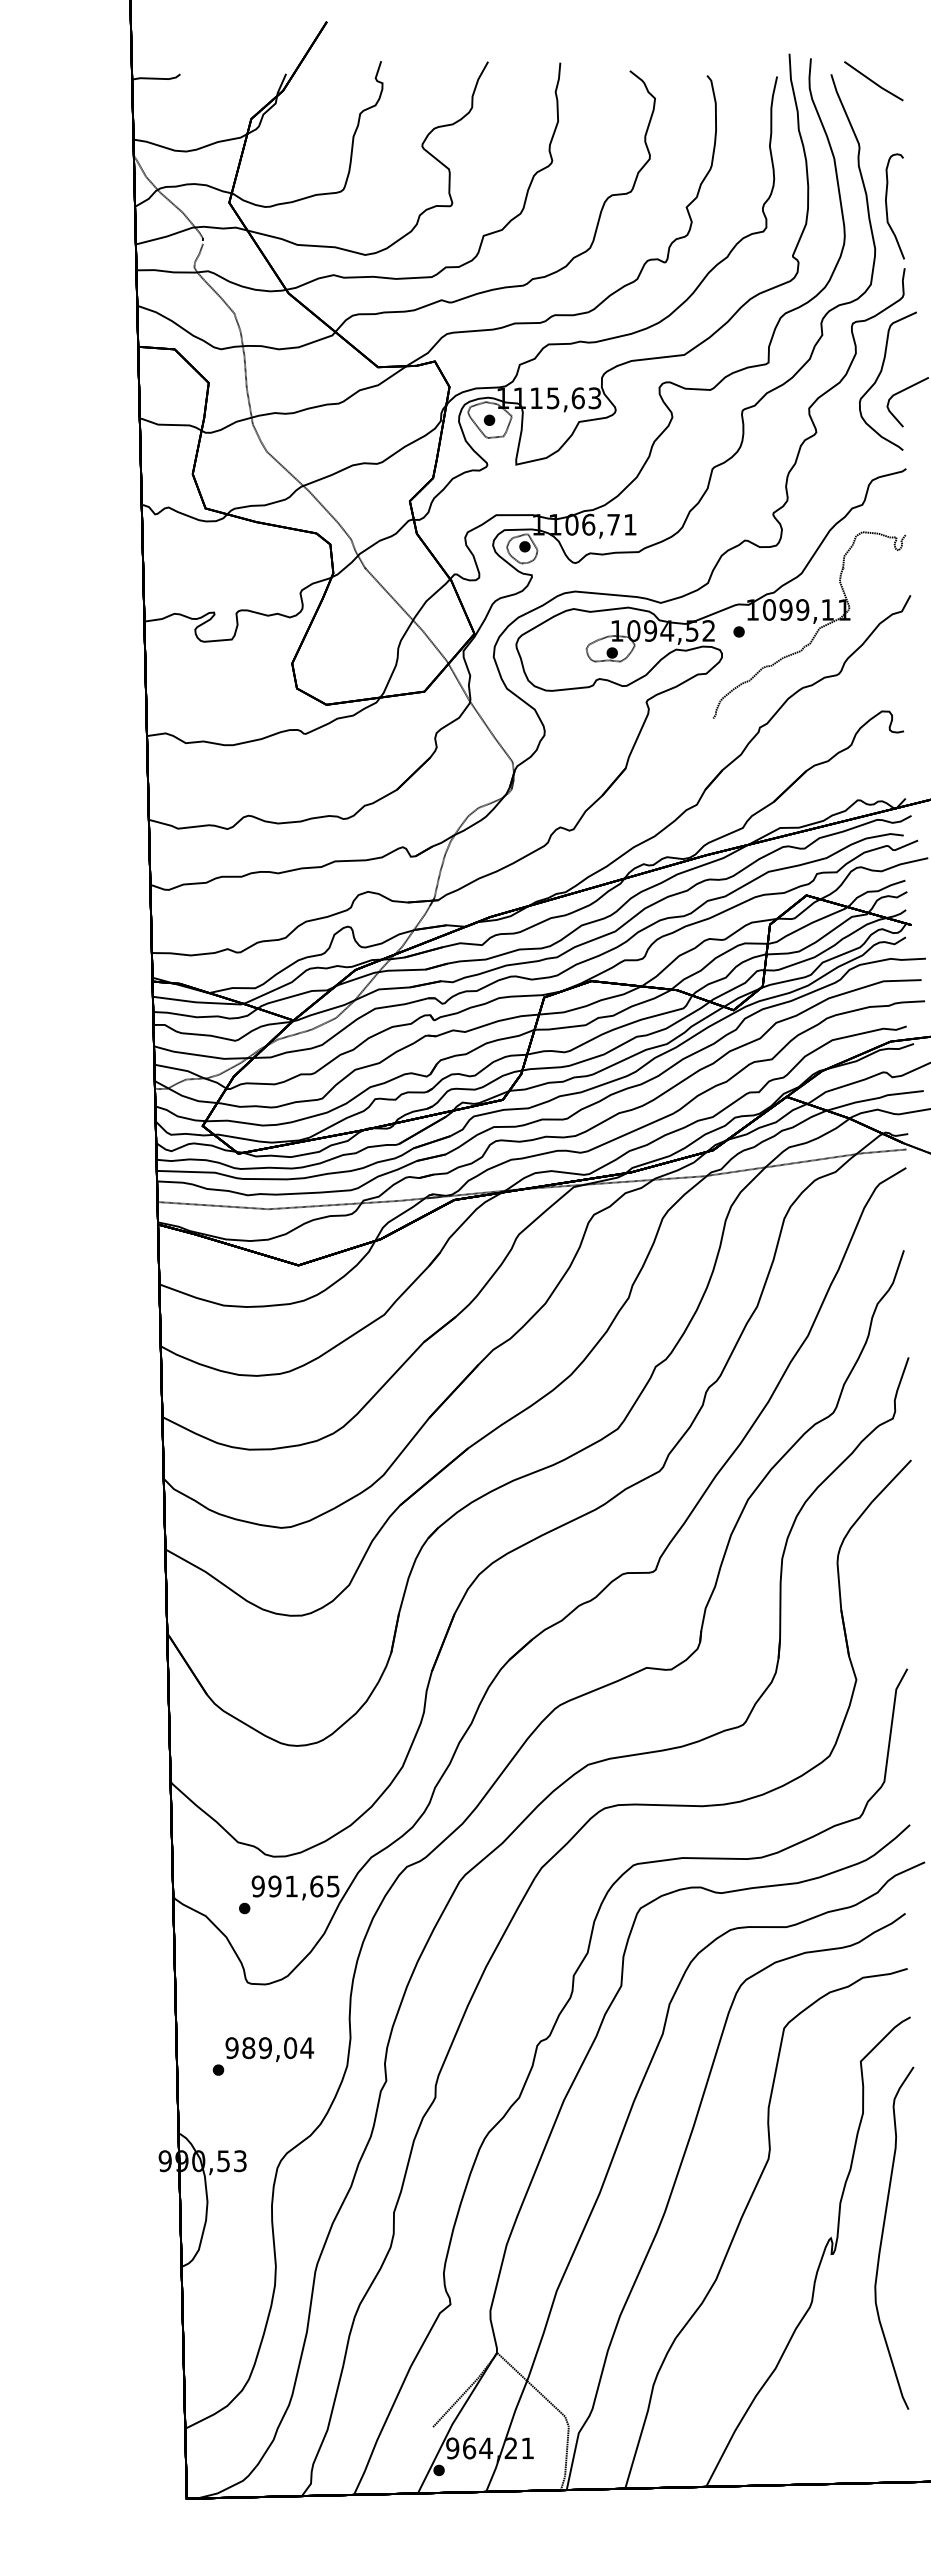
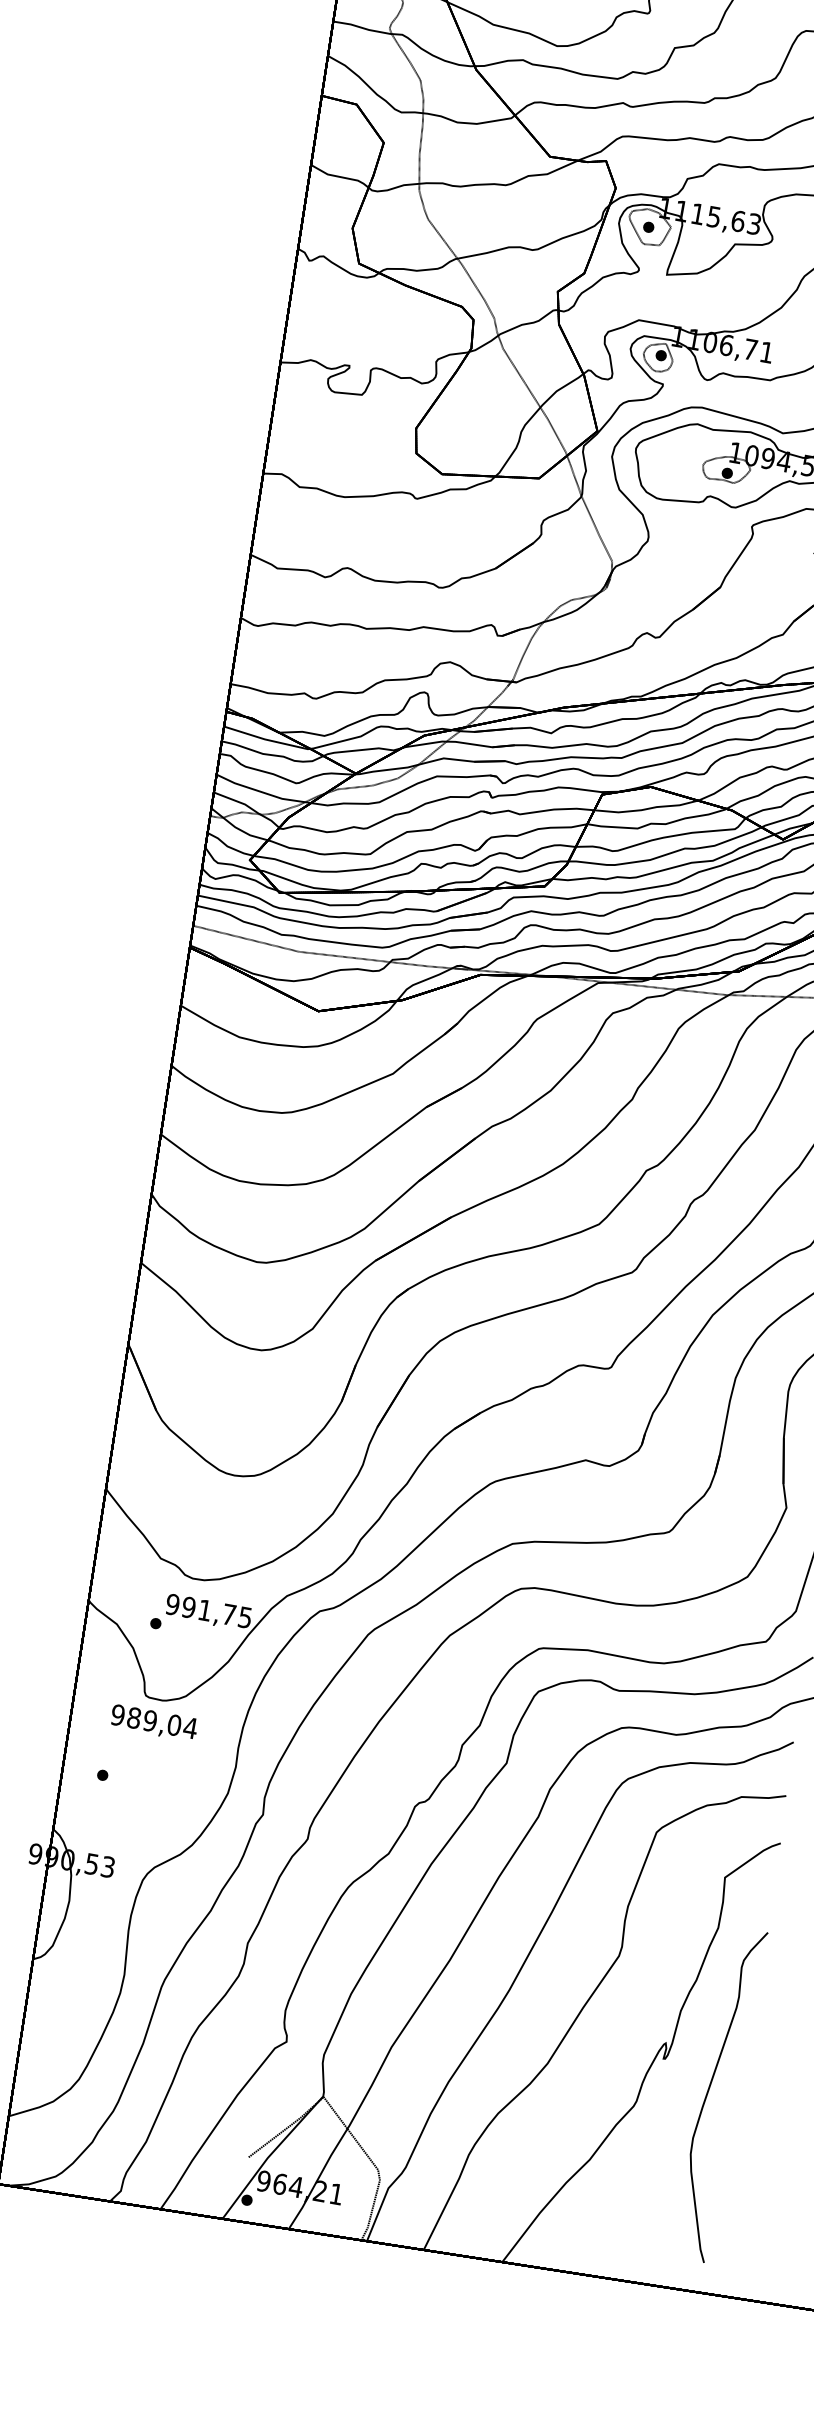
text: (316, 1886) -> (229, 1614), 991,65 -> 991,75
text: (269, 2049) -> (153, 1723), moved
part: (883, 2235) -> (709, 2090), moved

